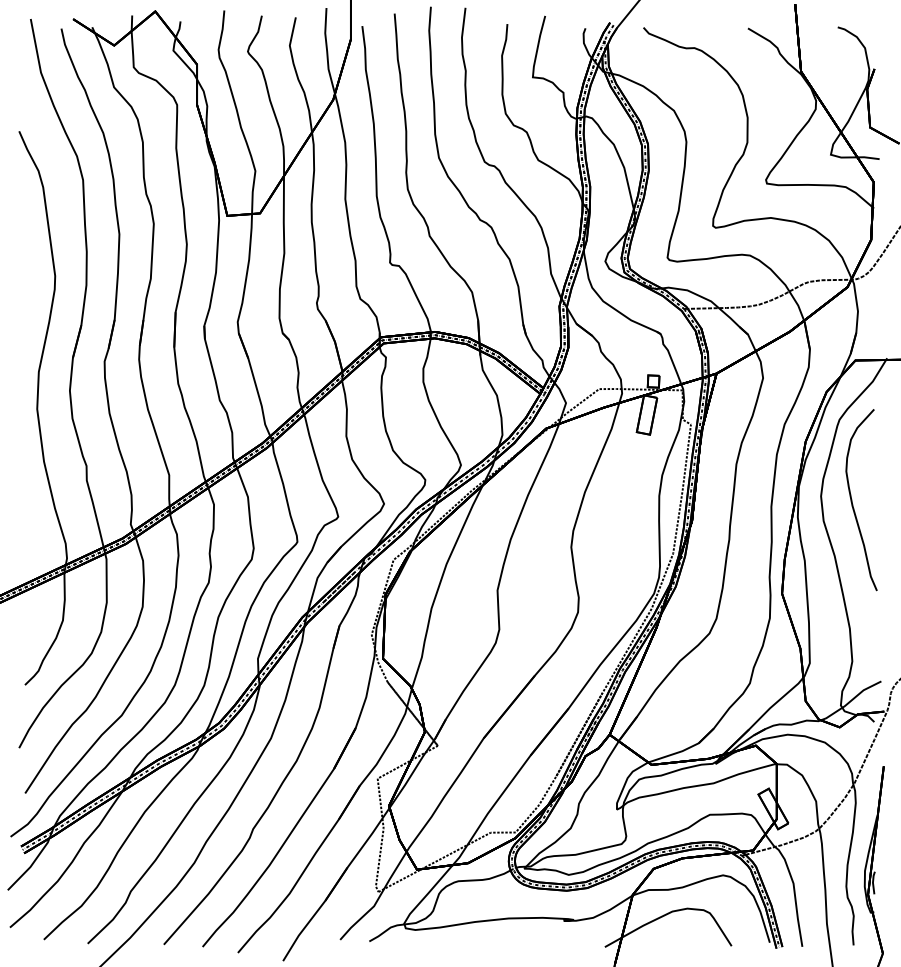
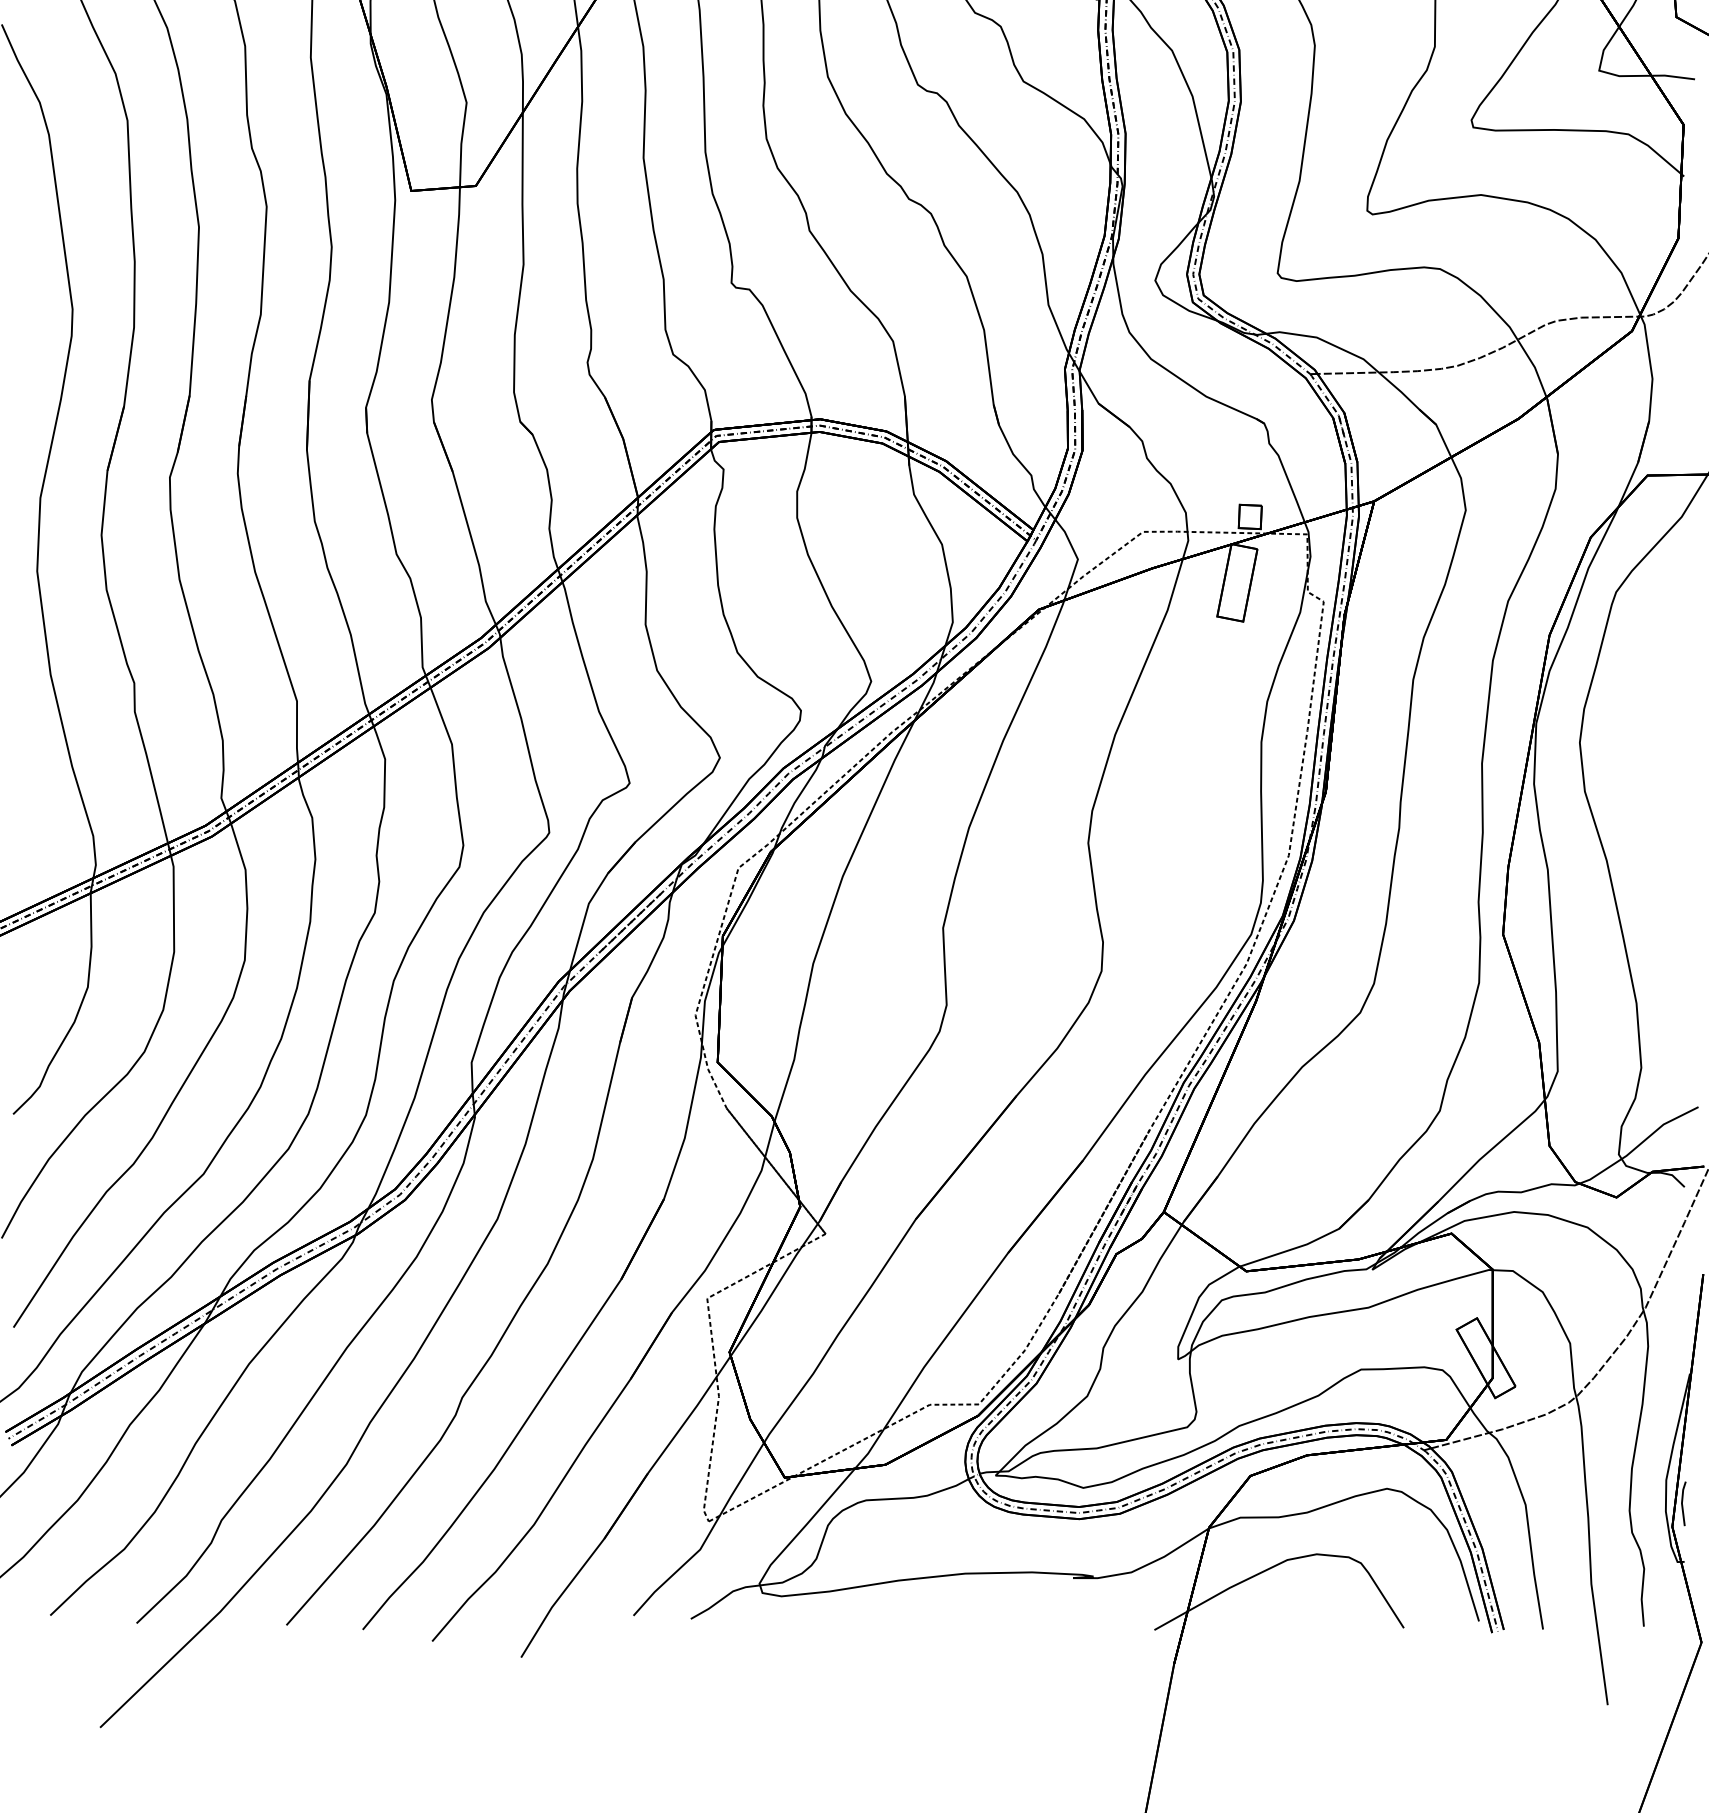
curve: (853, 504) -> (1643, 758), removed

